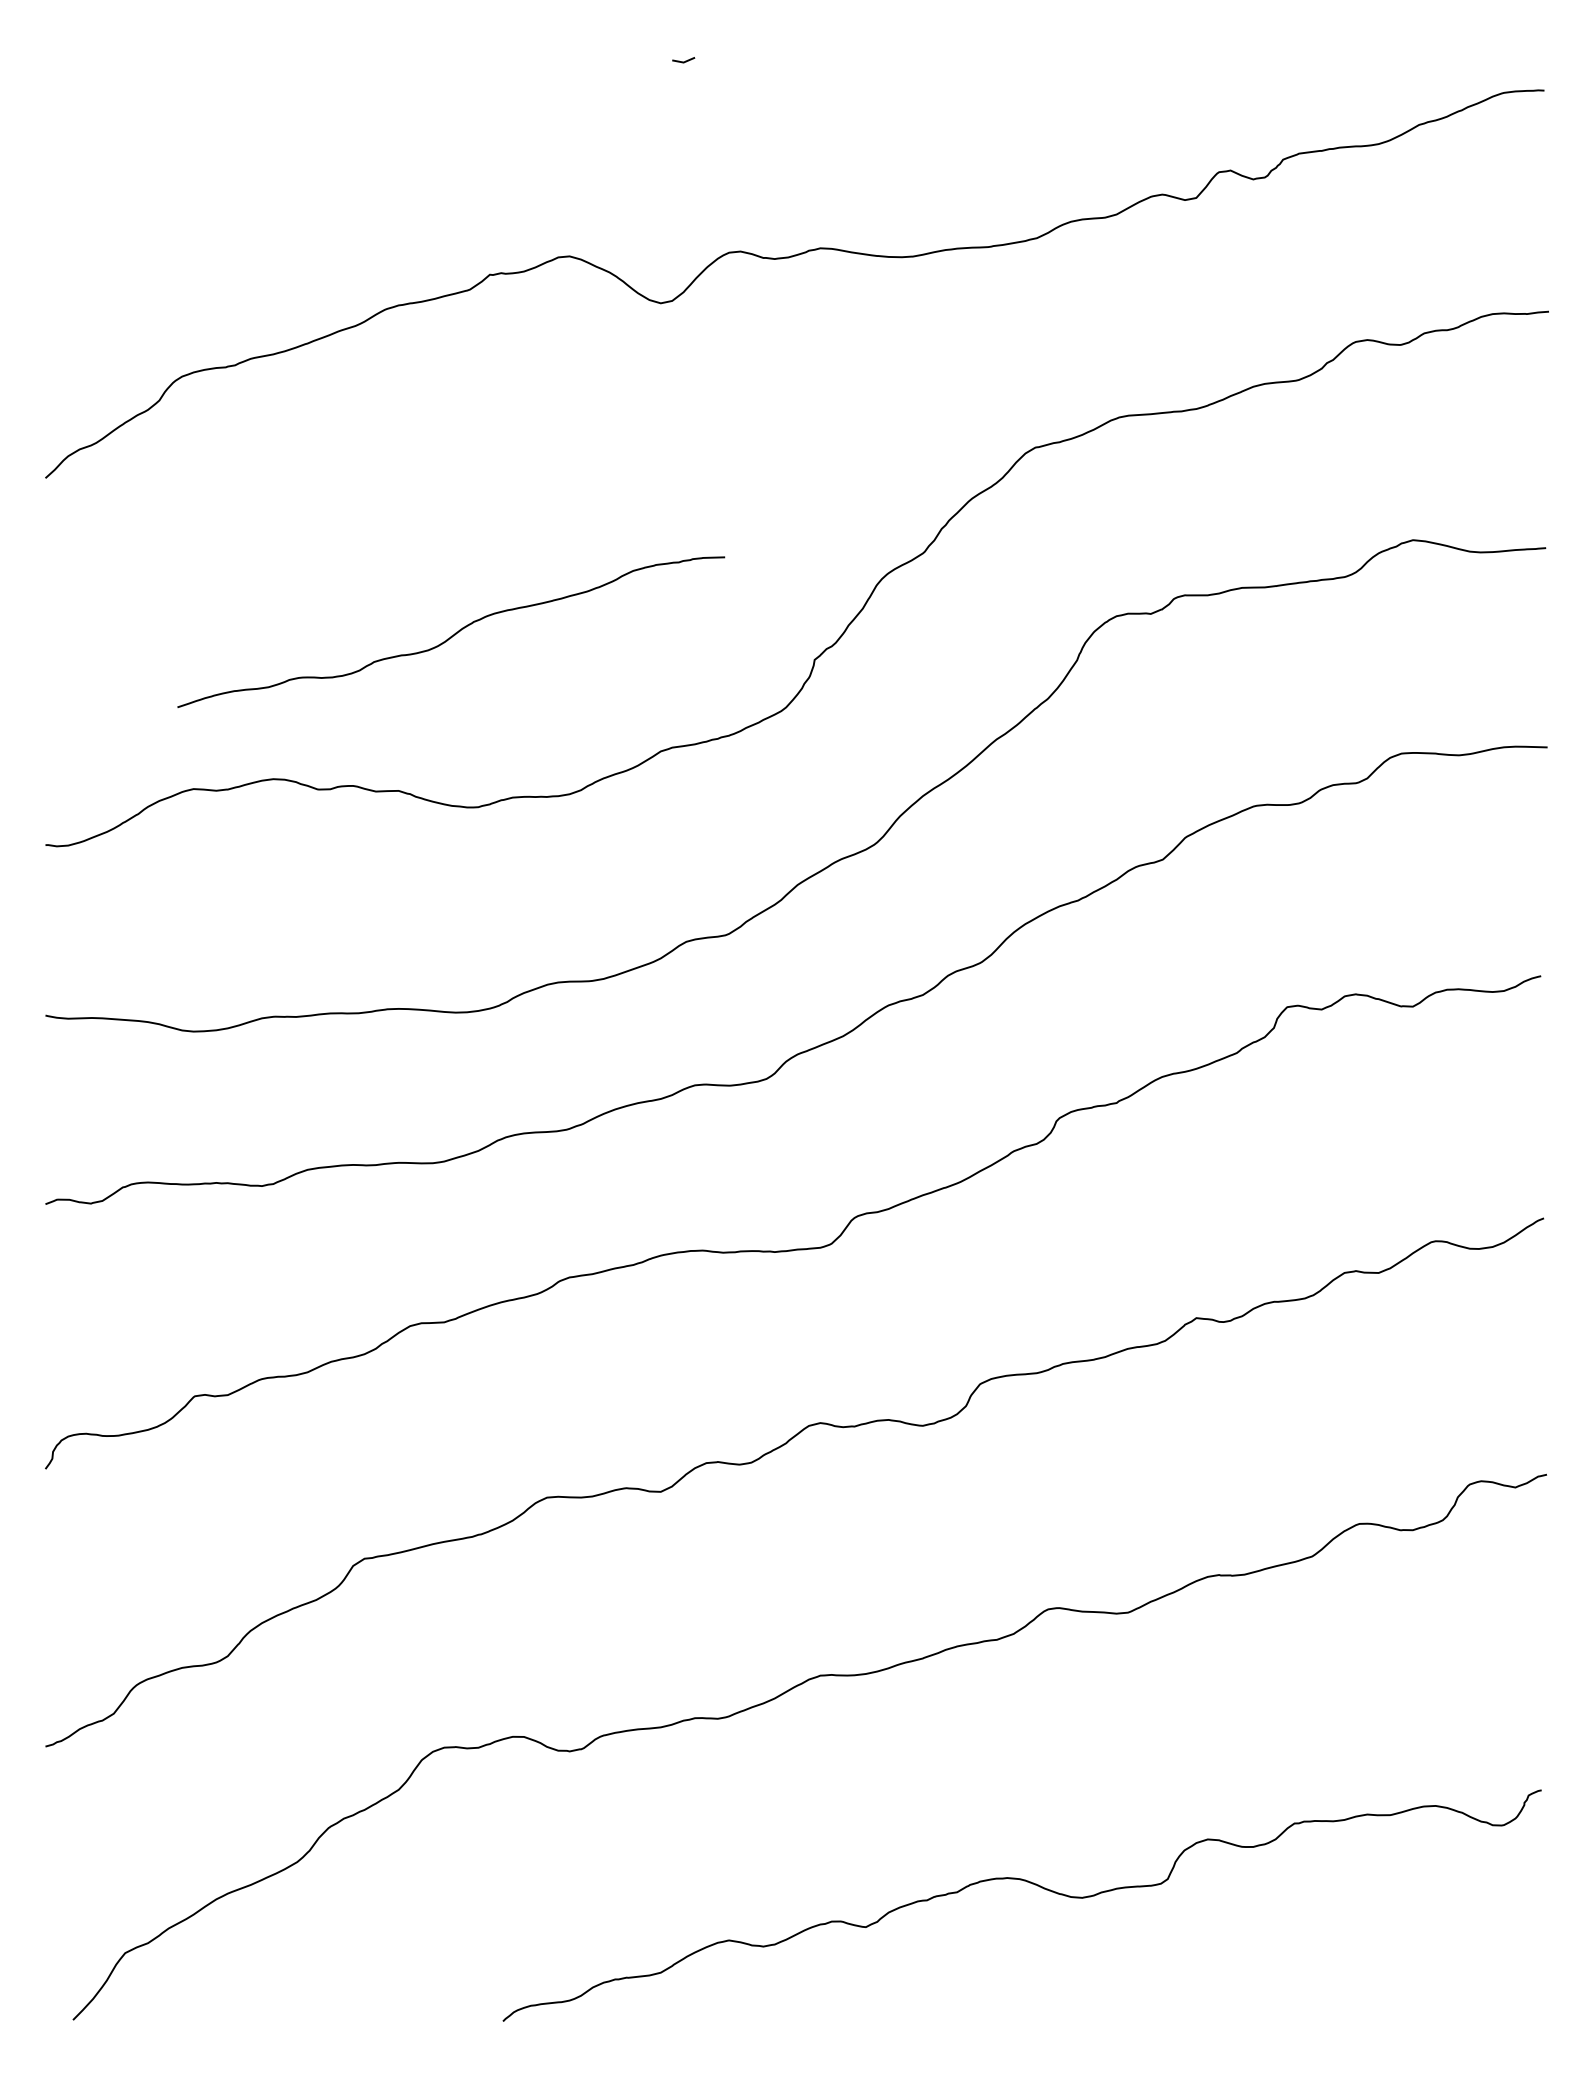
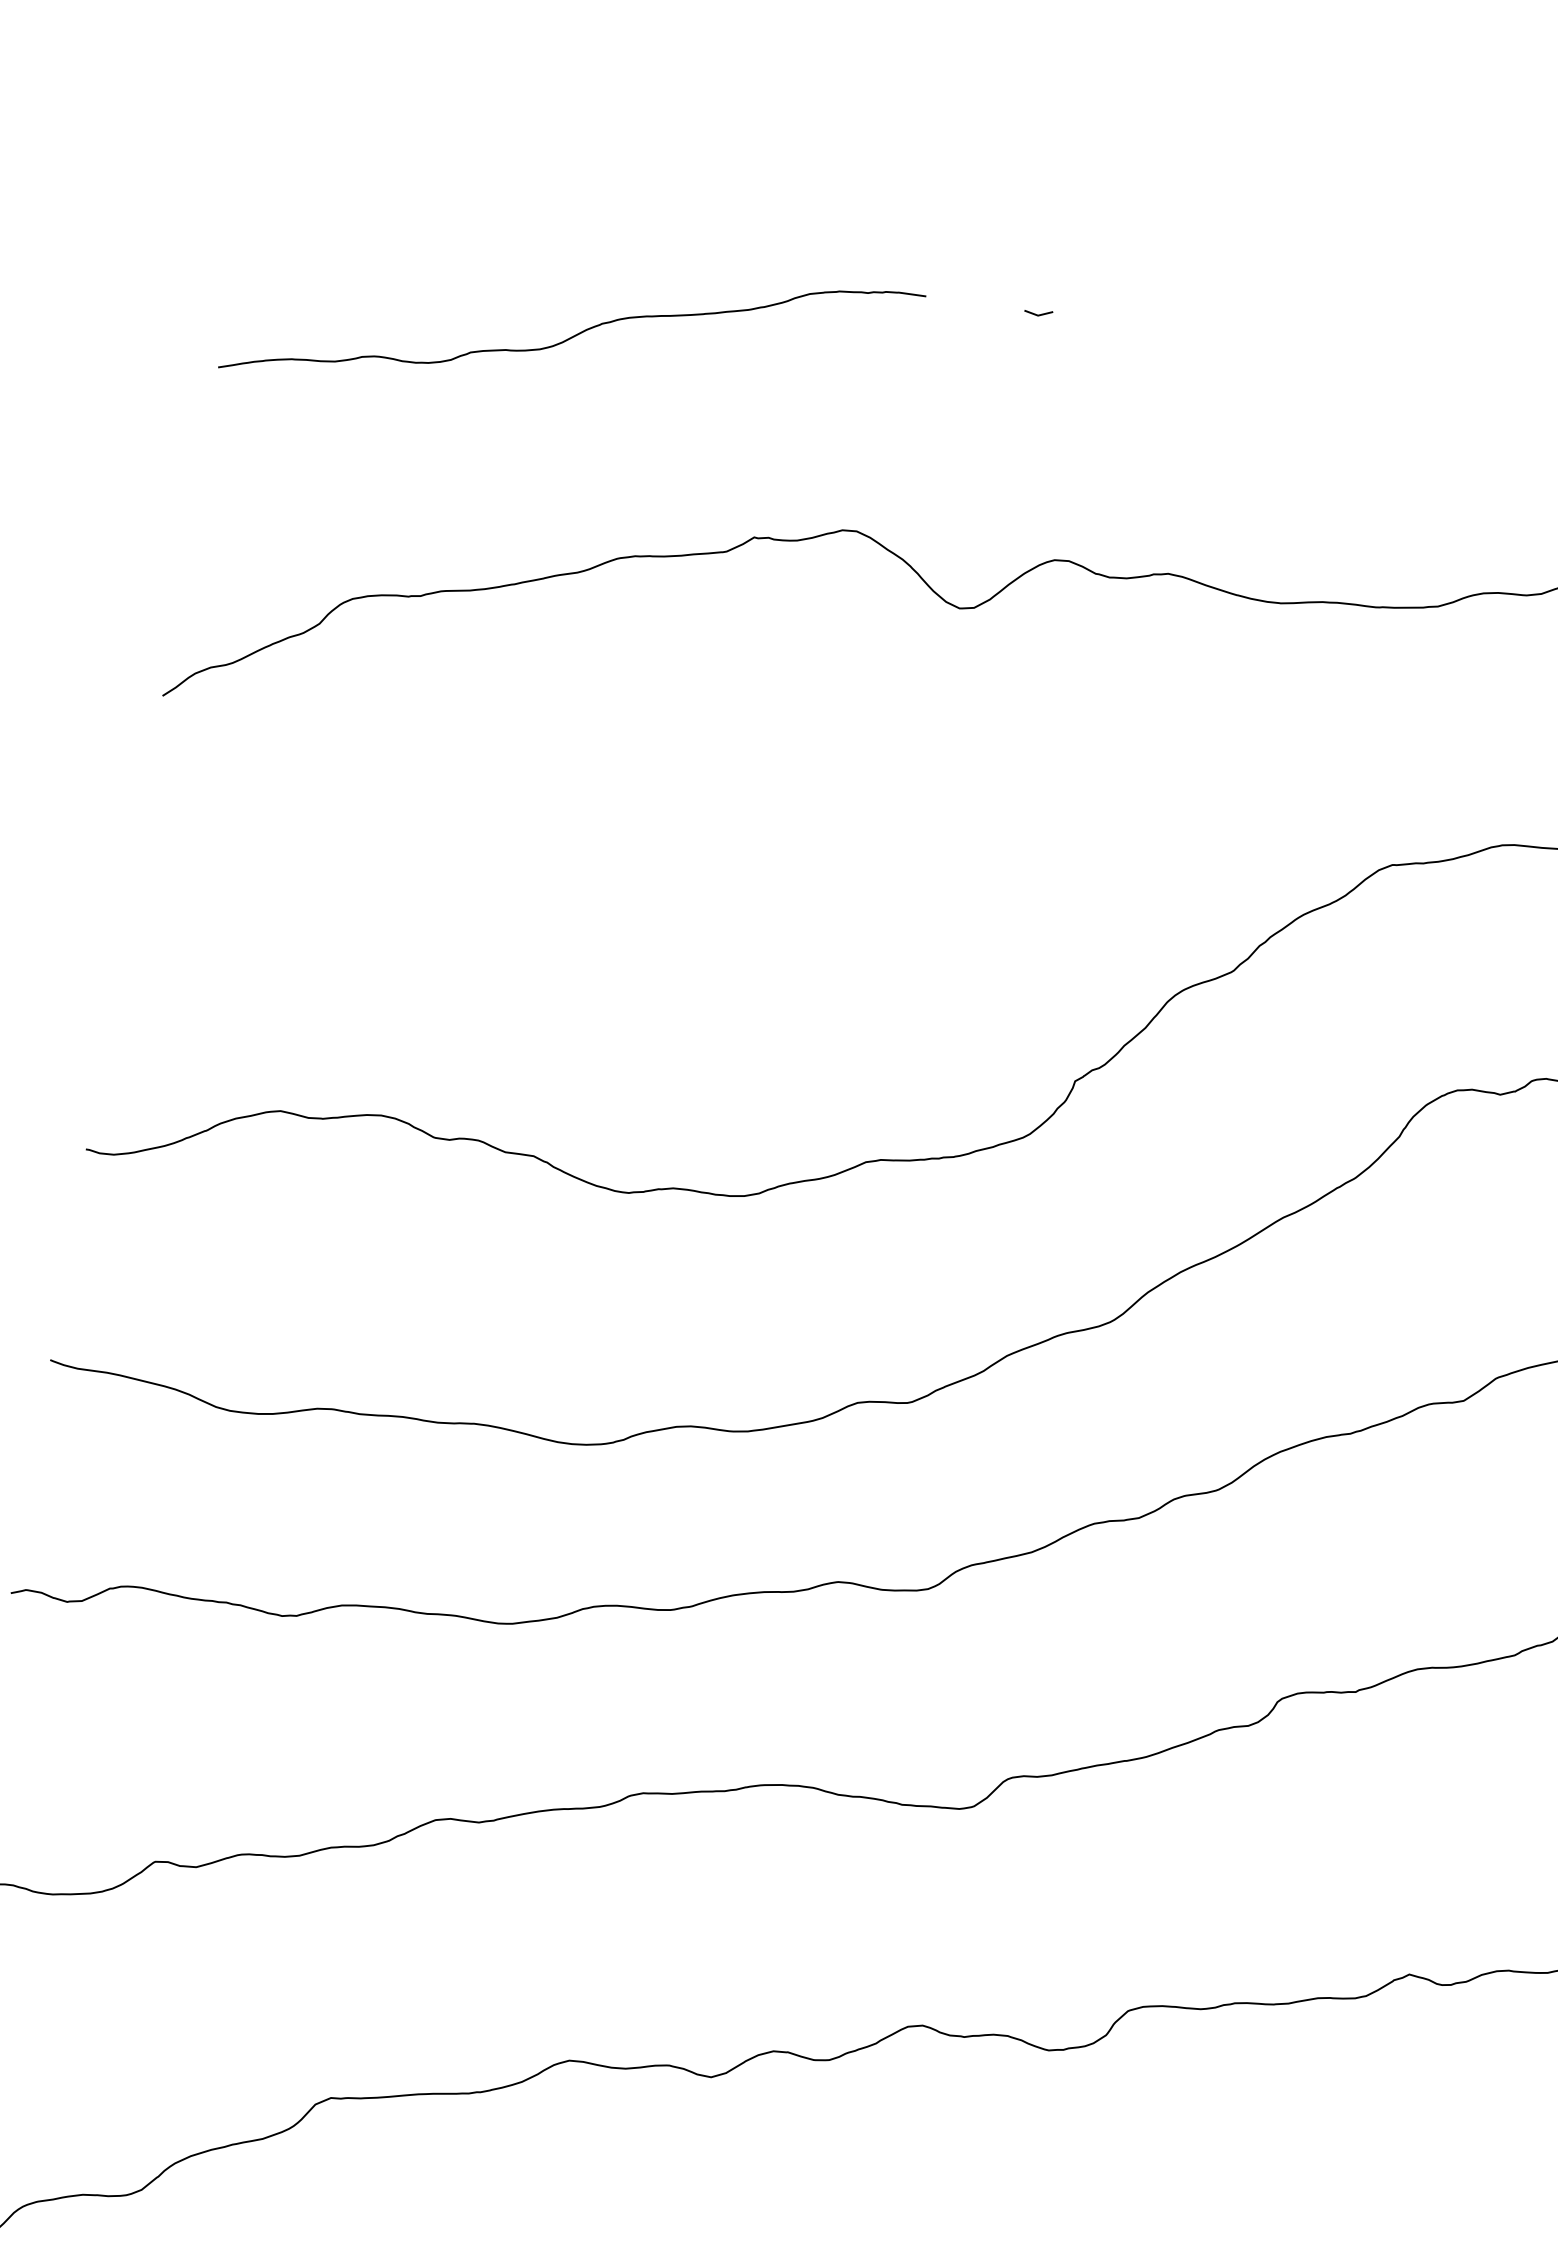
curve: (454, 633) -> (575, 334), moved

